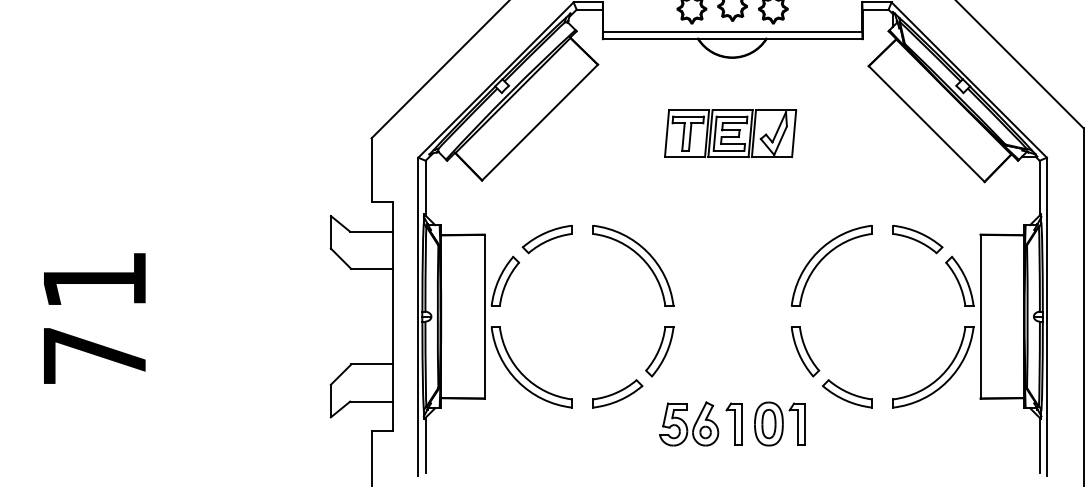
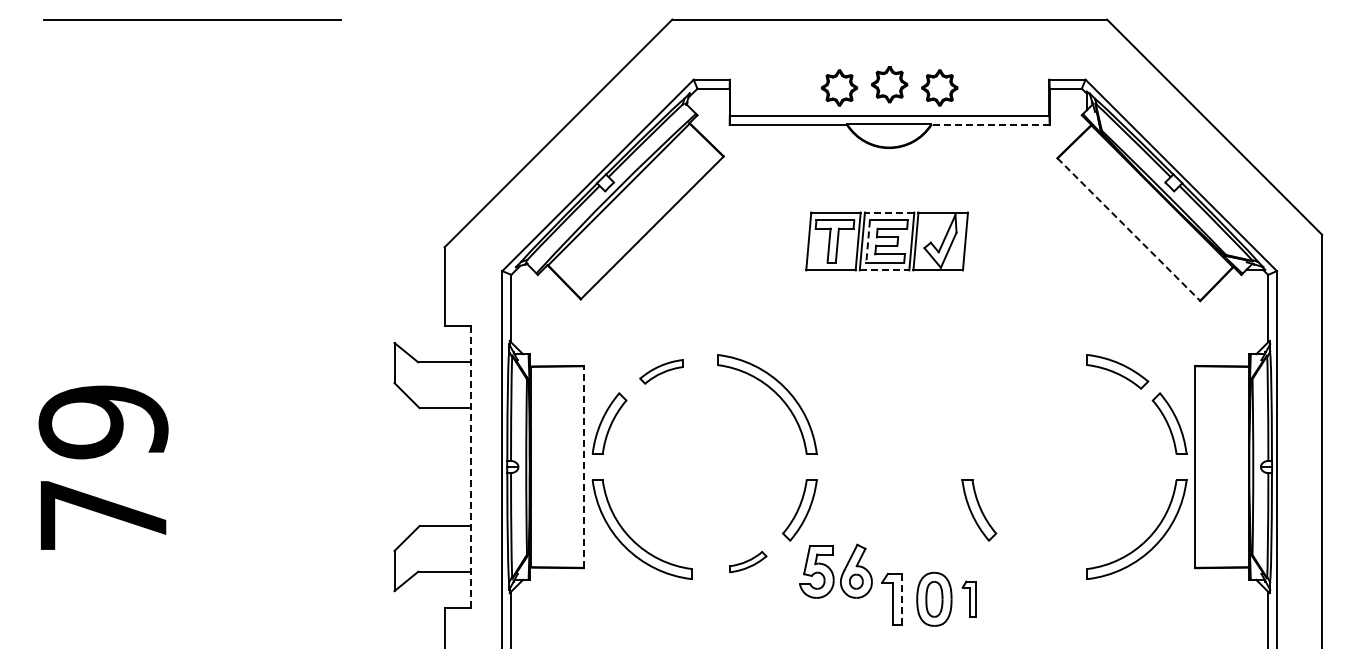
line: (814, 39) -> (990, 125), solid -> dashed
line: (732, 110) -> (889, 212), solid -> dashed
line: (927, 123) -> (1129, 229), solid -> dashed
line: (715, 134) -> (868, 242), solid -> dashed
line: (728, 157) -> (884, 270), solid -> dashed
part: (547, 239) -> (661, 371), size x0.7
part: (824, 258) -> (1002, 395), removed
text: (94, 280) -> (103, 422), 71 -> 79
line: (485, 316) -> (584, 466), solid -> dashed
line: (393, 317) -> (471, 467), solid -> dashed
part: (618, 393) -> (748, 561), size x0.6
part: (846, 393) -> (1030, 561), removed
part: (688, 423) -> (835, 570), moved
line: (742, 424) -> (901, 599), solid -> dashed
part: (796, 424) -> (968, 599), size x0.7

